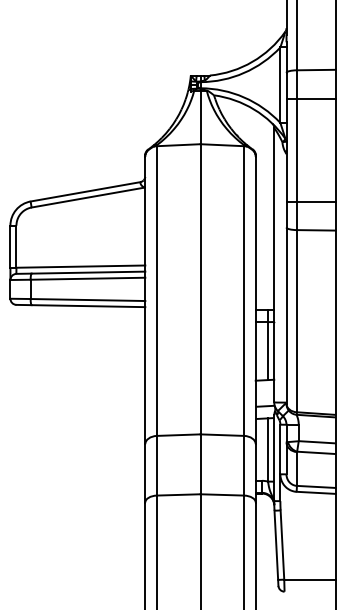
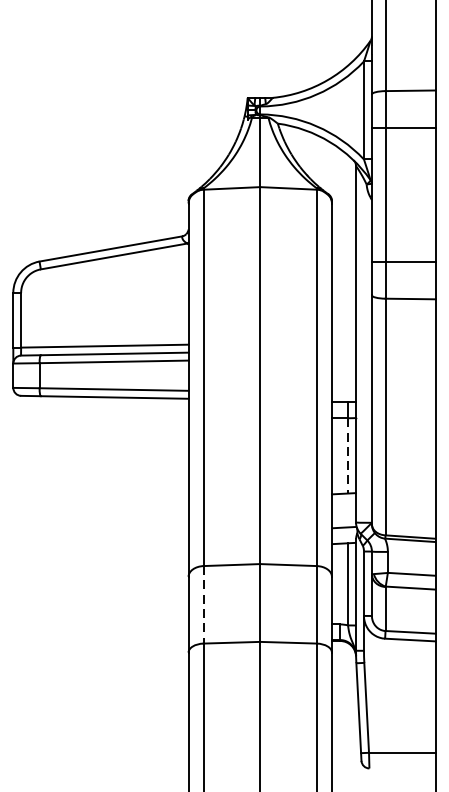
line: (268, 351) -> (348, 456), solid -> dashed
line: (156, 465) -> (203, 604), solid -> dashed

